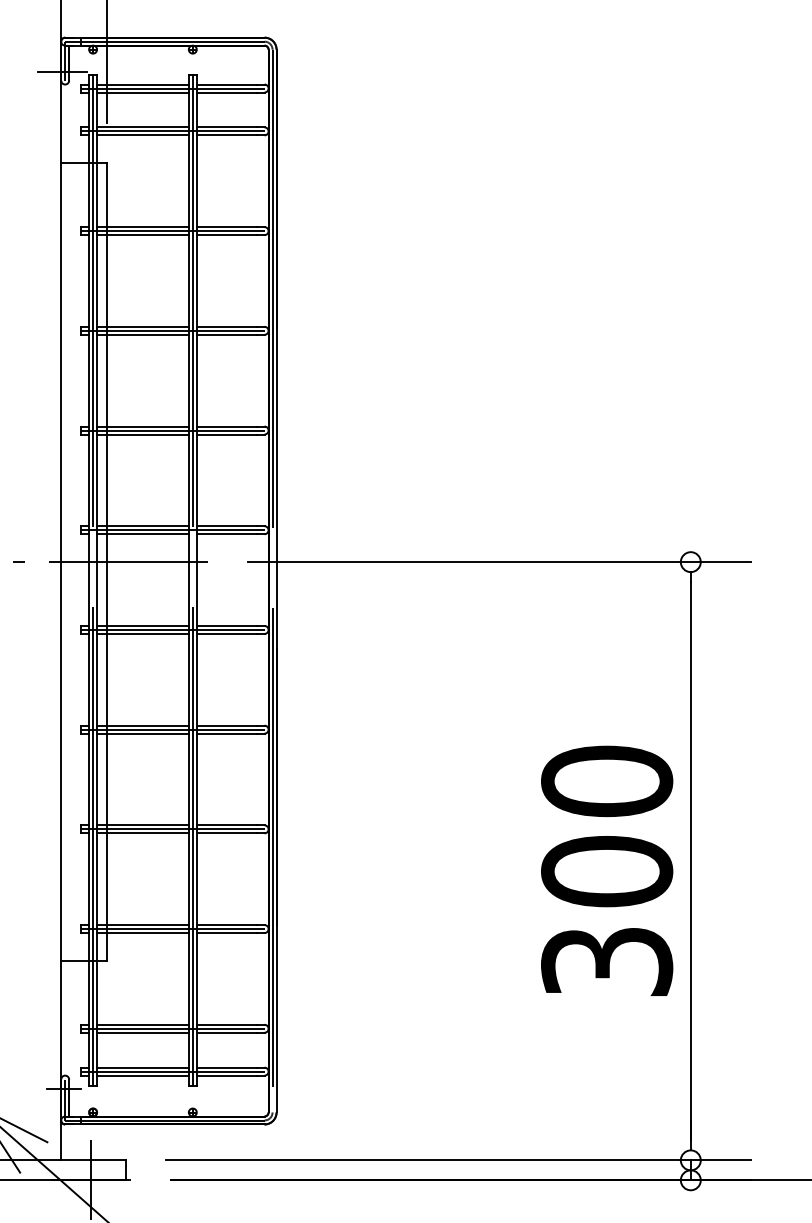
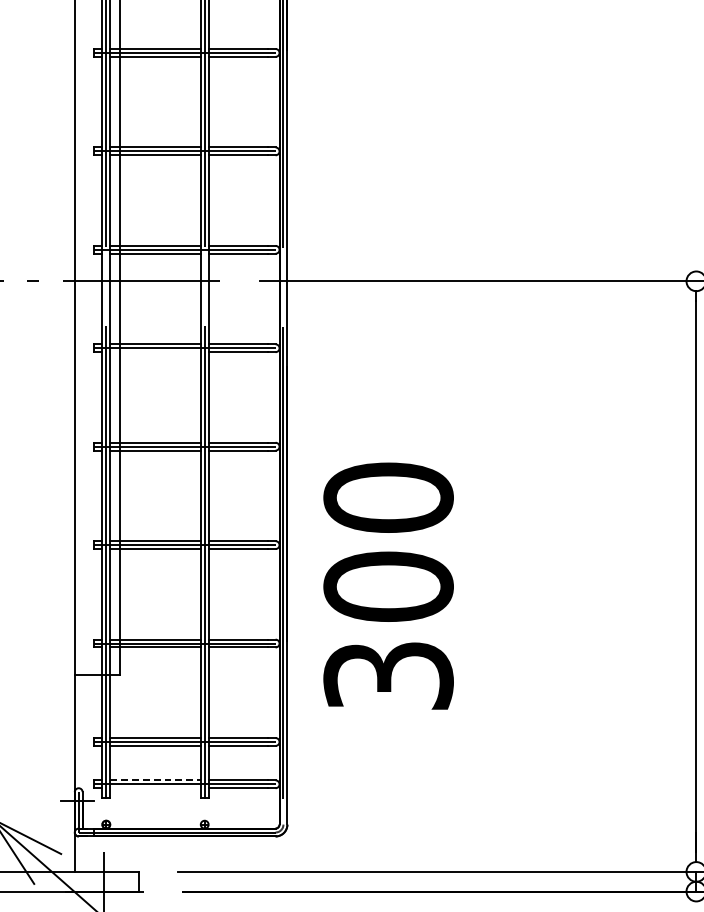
line: (142, 633) -> (155, 351), removed
text: (607, 870) -> (389, 585), moved
line: (142, 1067) -> (155, 780), solid -> dashed
line: (142, 1075) -> (155, 788), removed

